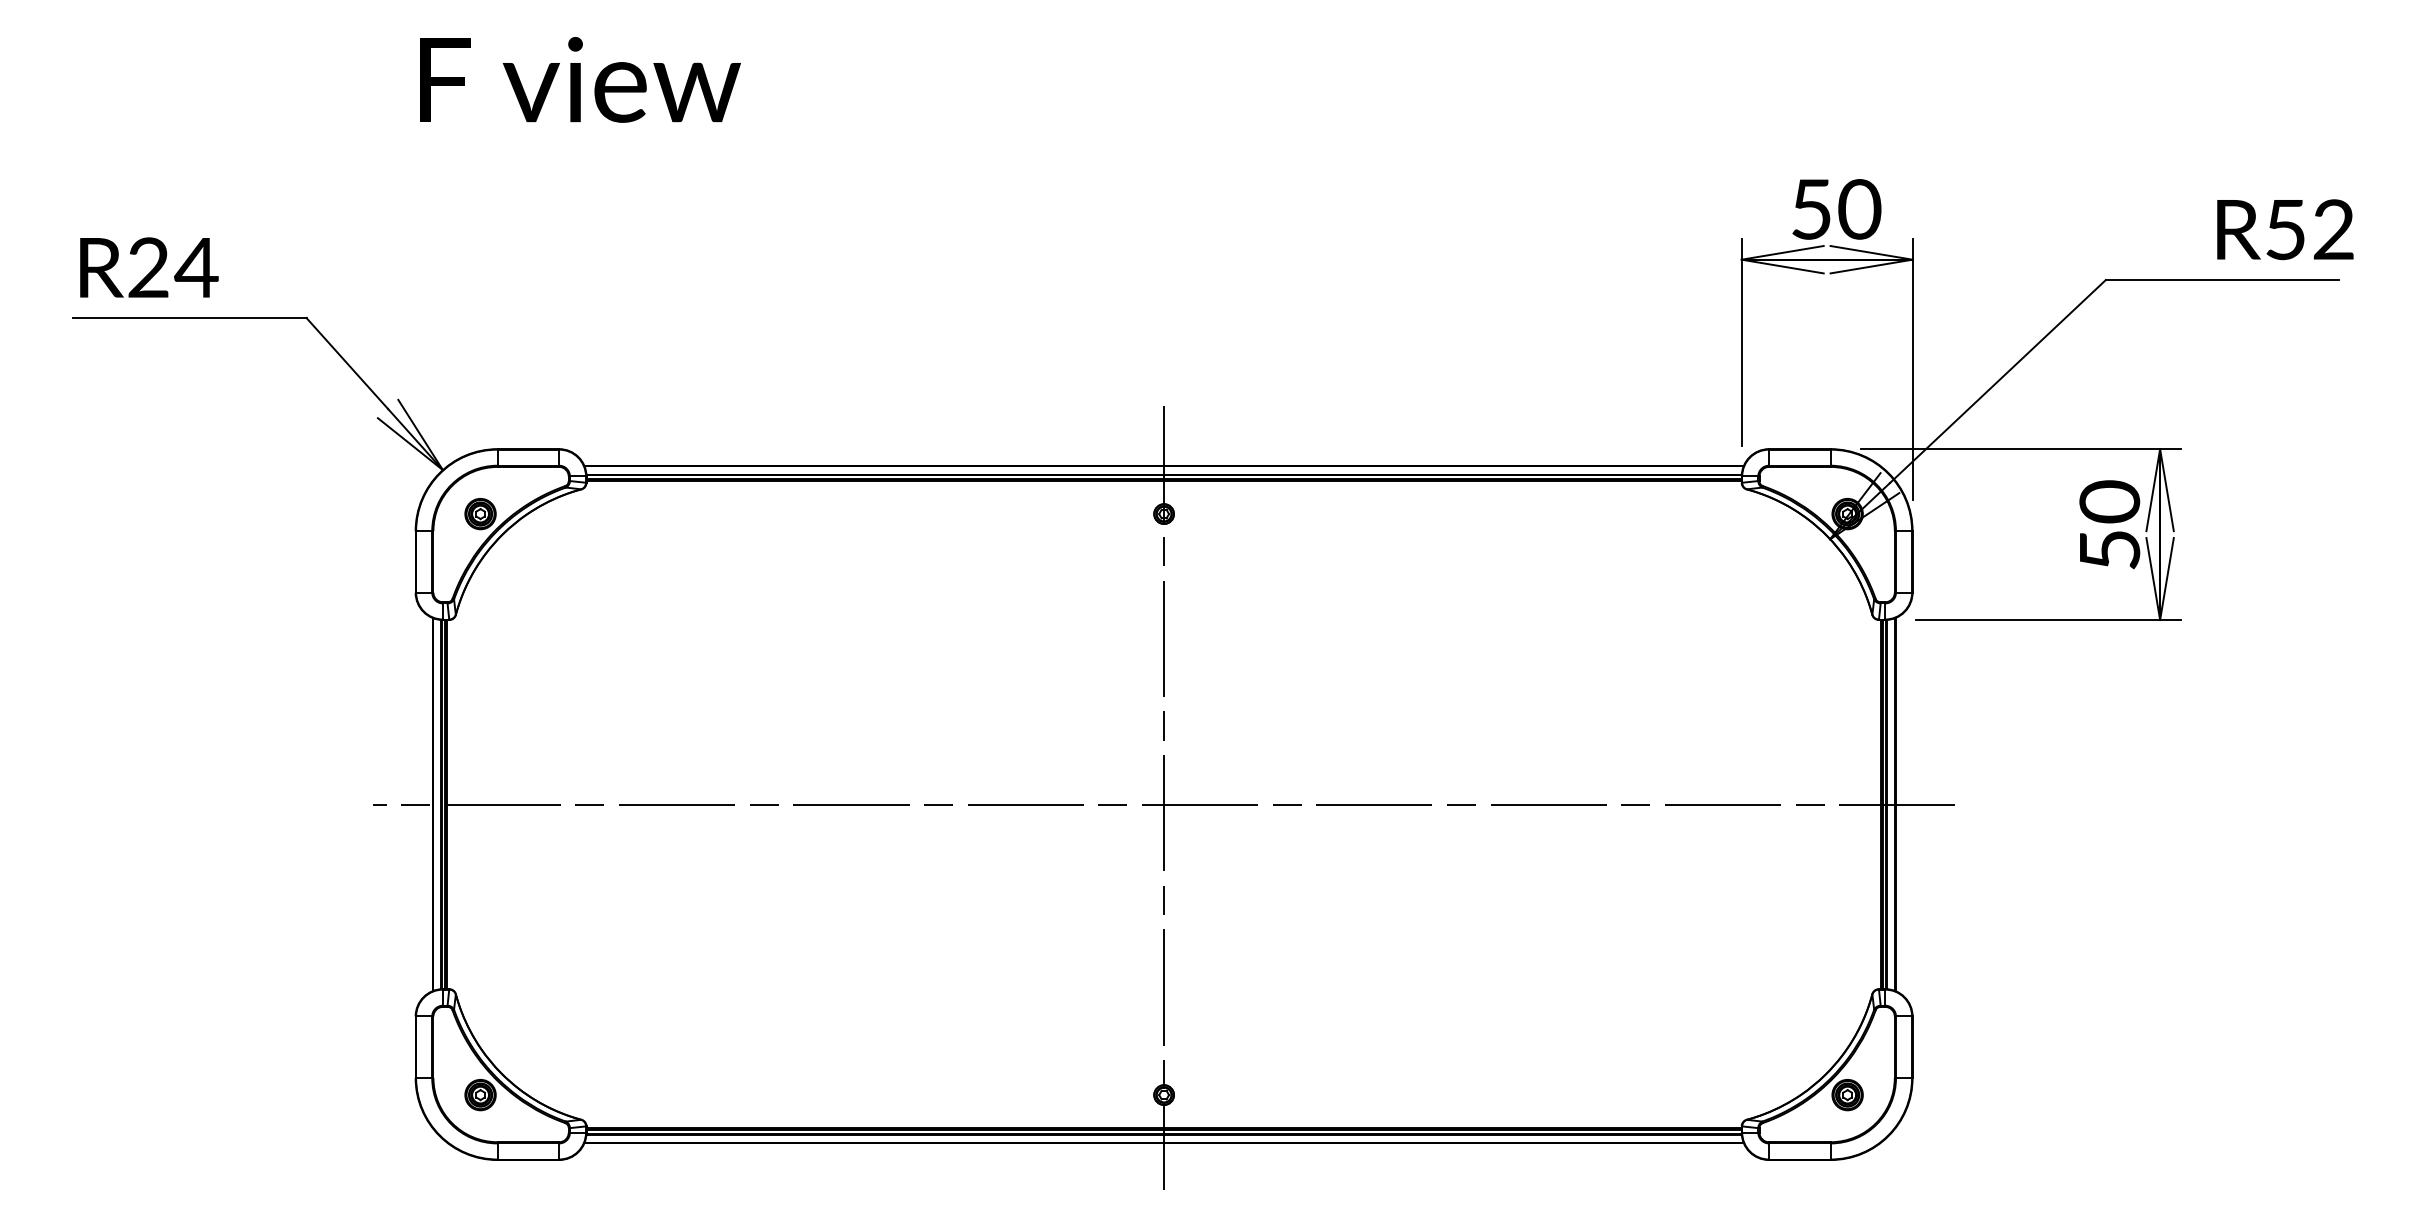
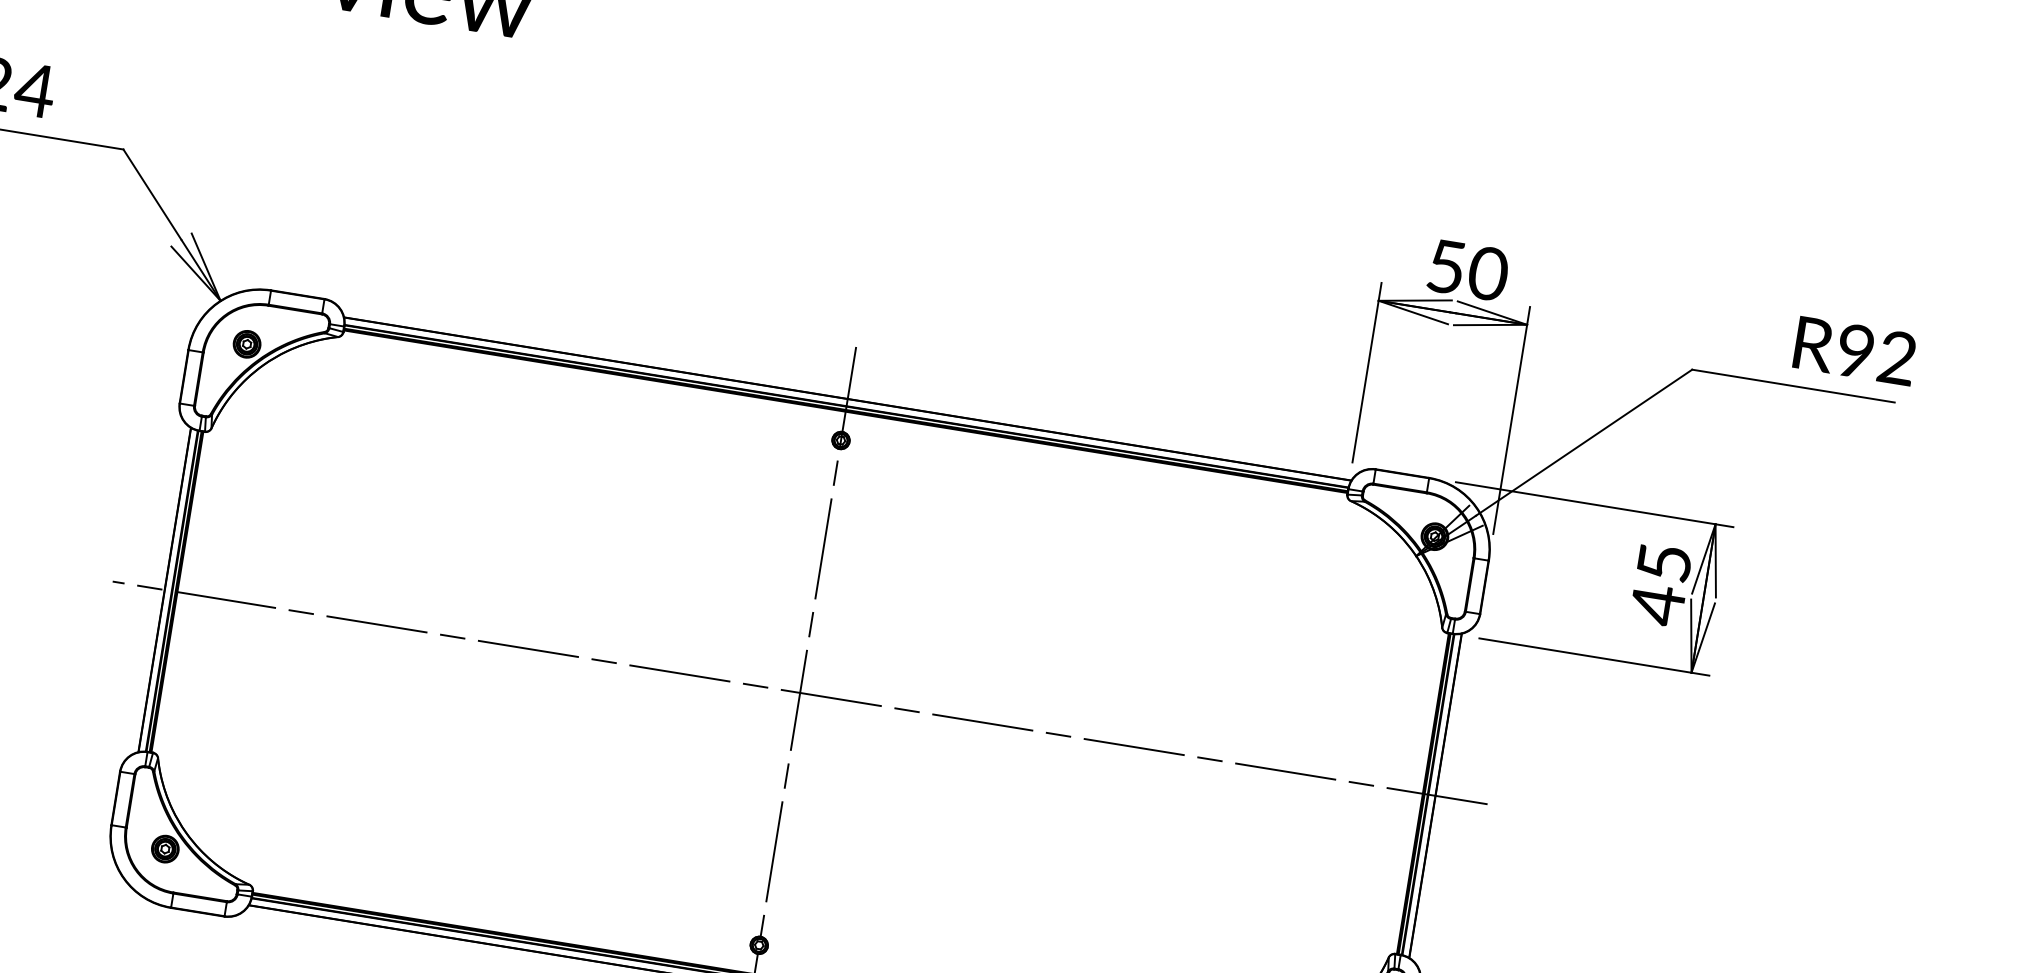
text: (2285, 229) -> (1855, 351), R52 -> R92
text: (2109, 526) -> (1660, 584), 50 -> 45

